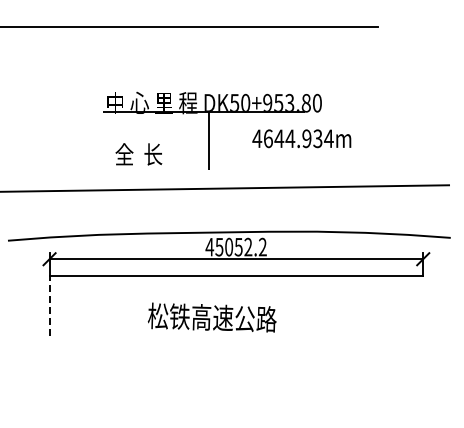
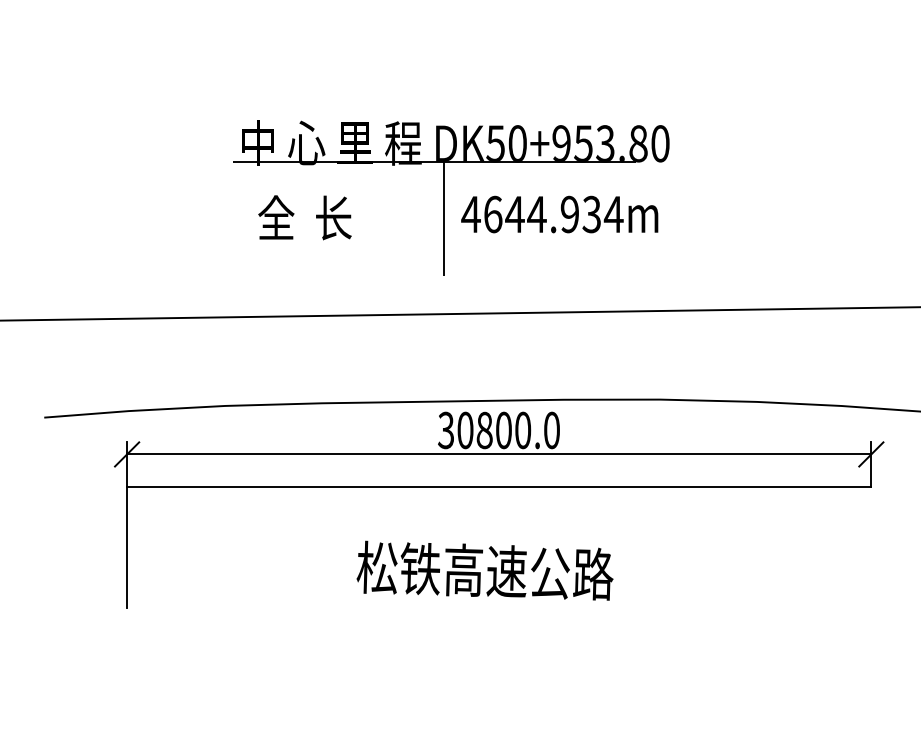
text: (301, 138) -> (559, 213), moved
text: (138, 154) -> (304, 217), moved
text: (235, 246) -> (497, 429), 45052.2 -> 30800.0
line: (49, 305) -> (126, 546), dashed -> solid
text: (211, 317) -> (483, 570), moved

